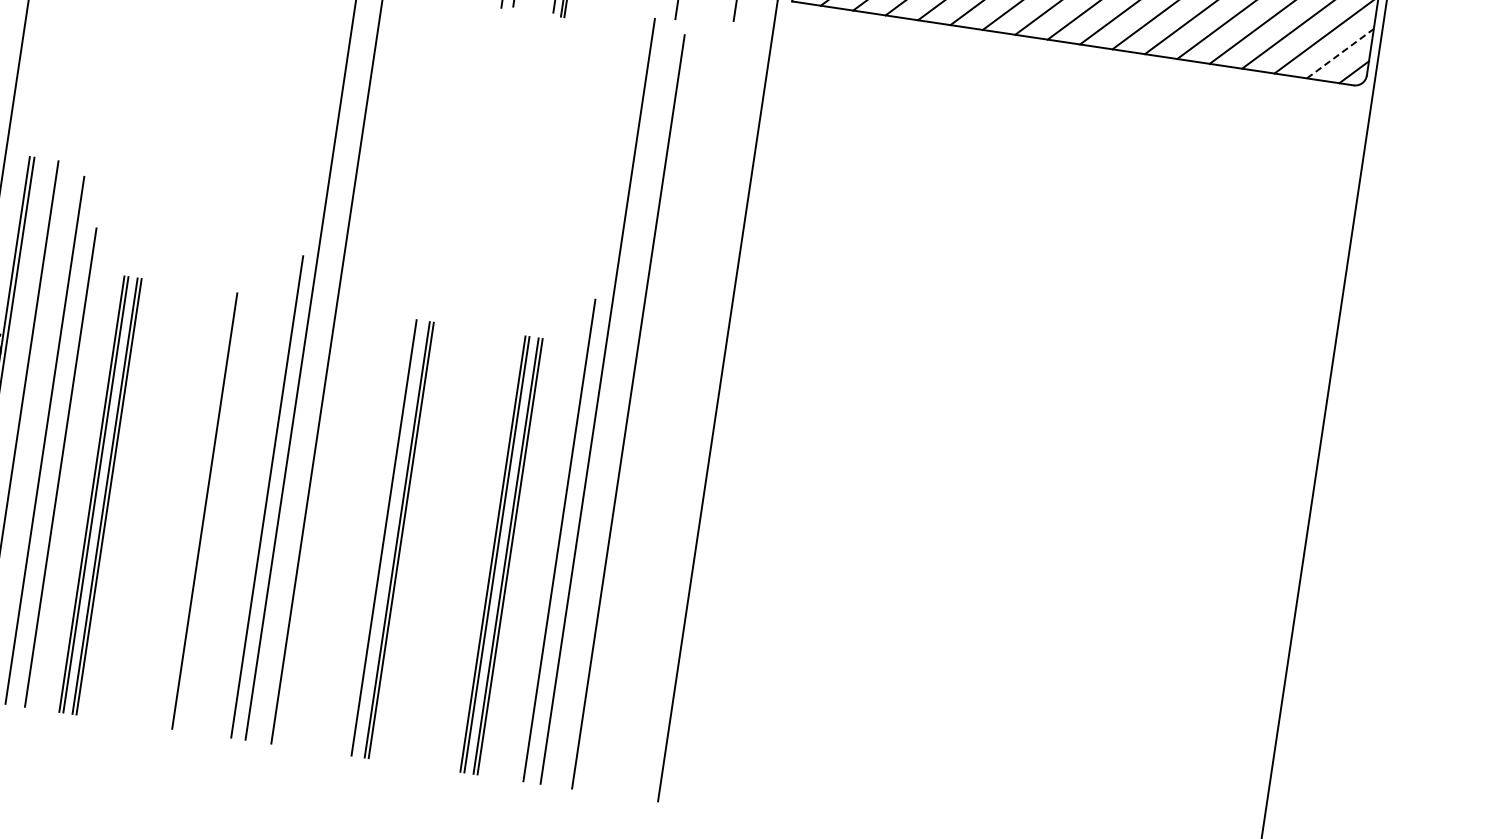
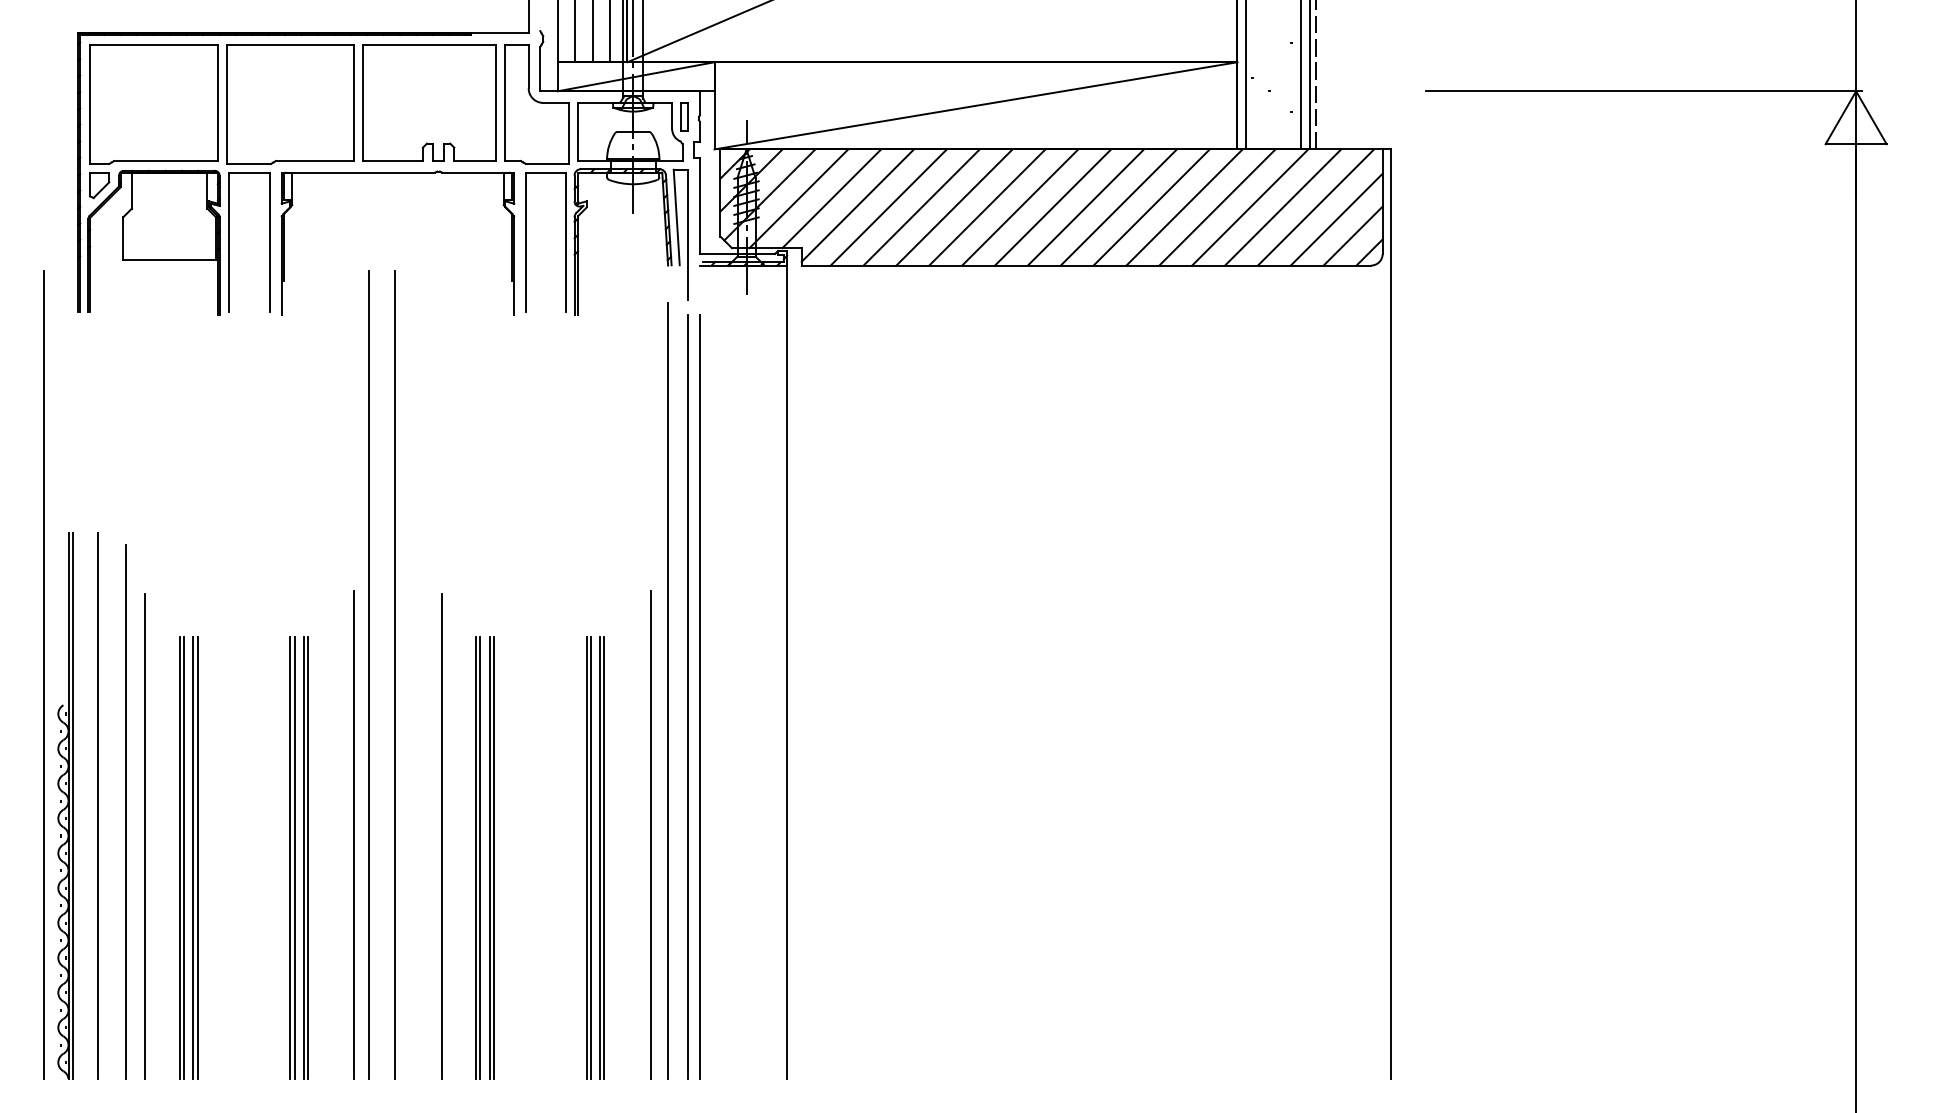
line: (1340, 54) -> (1353, 236), dashed -> solid
line: (617, 409) -> (688, 696), added
line: (200, 509) -> (290, 857), added
line: (353, 510) -> (441, 835), added
part: (215, 512) -> (305, 857), added
line: (388, 537) -> (480, 857), added

